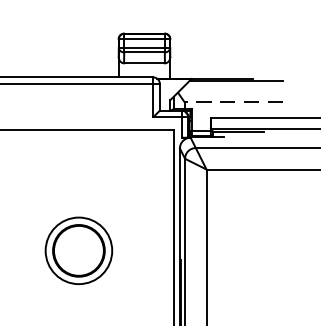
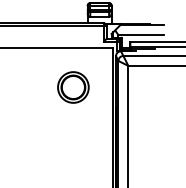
line: (232, 101) -> (140, 34), dashed -> solid
part: (79, 250) -> (73, 87), moved

